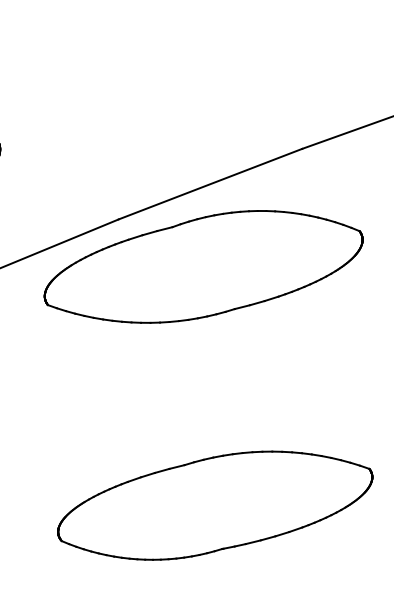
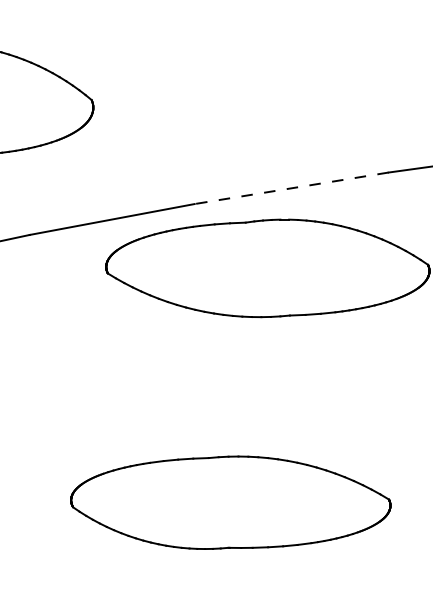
line: (210, 184) -> (291, 188), solid -> dashed

